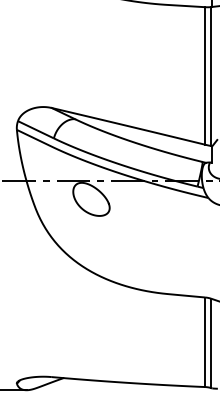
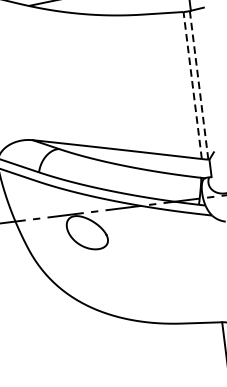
line: (205, 76) -> (192, 86), solid -> dashed
line: (211, 76) -> (199, 85), solid -> dashed

